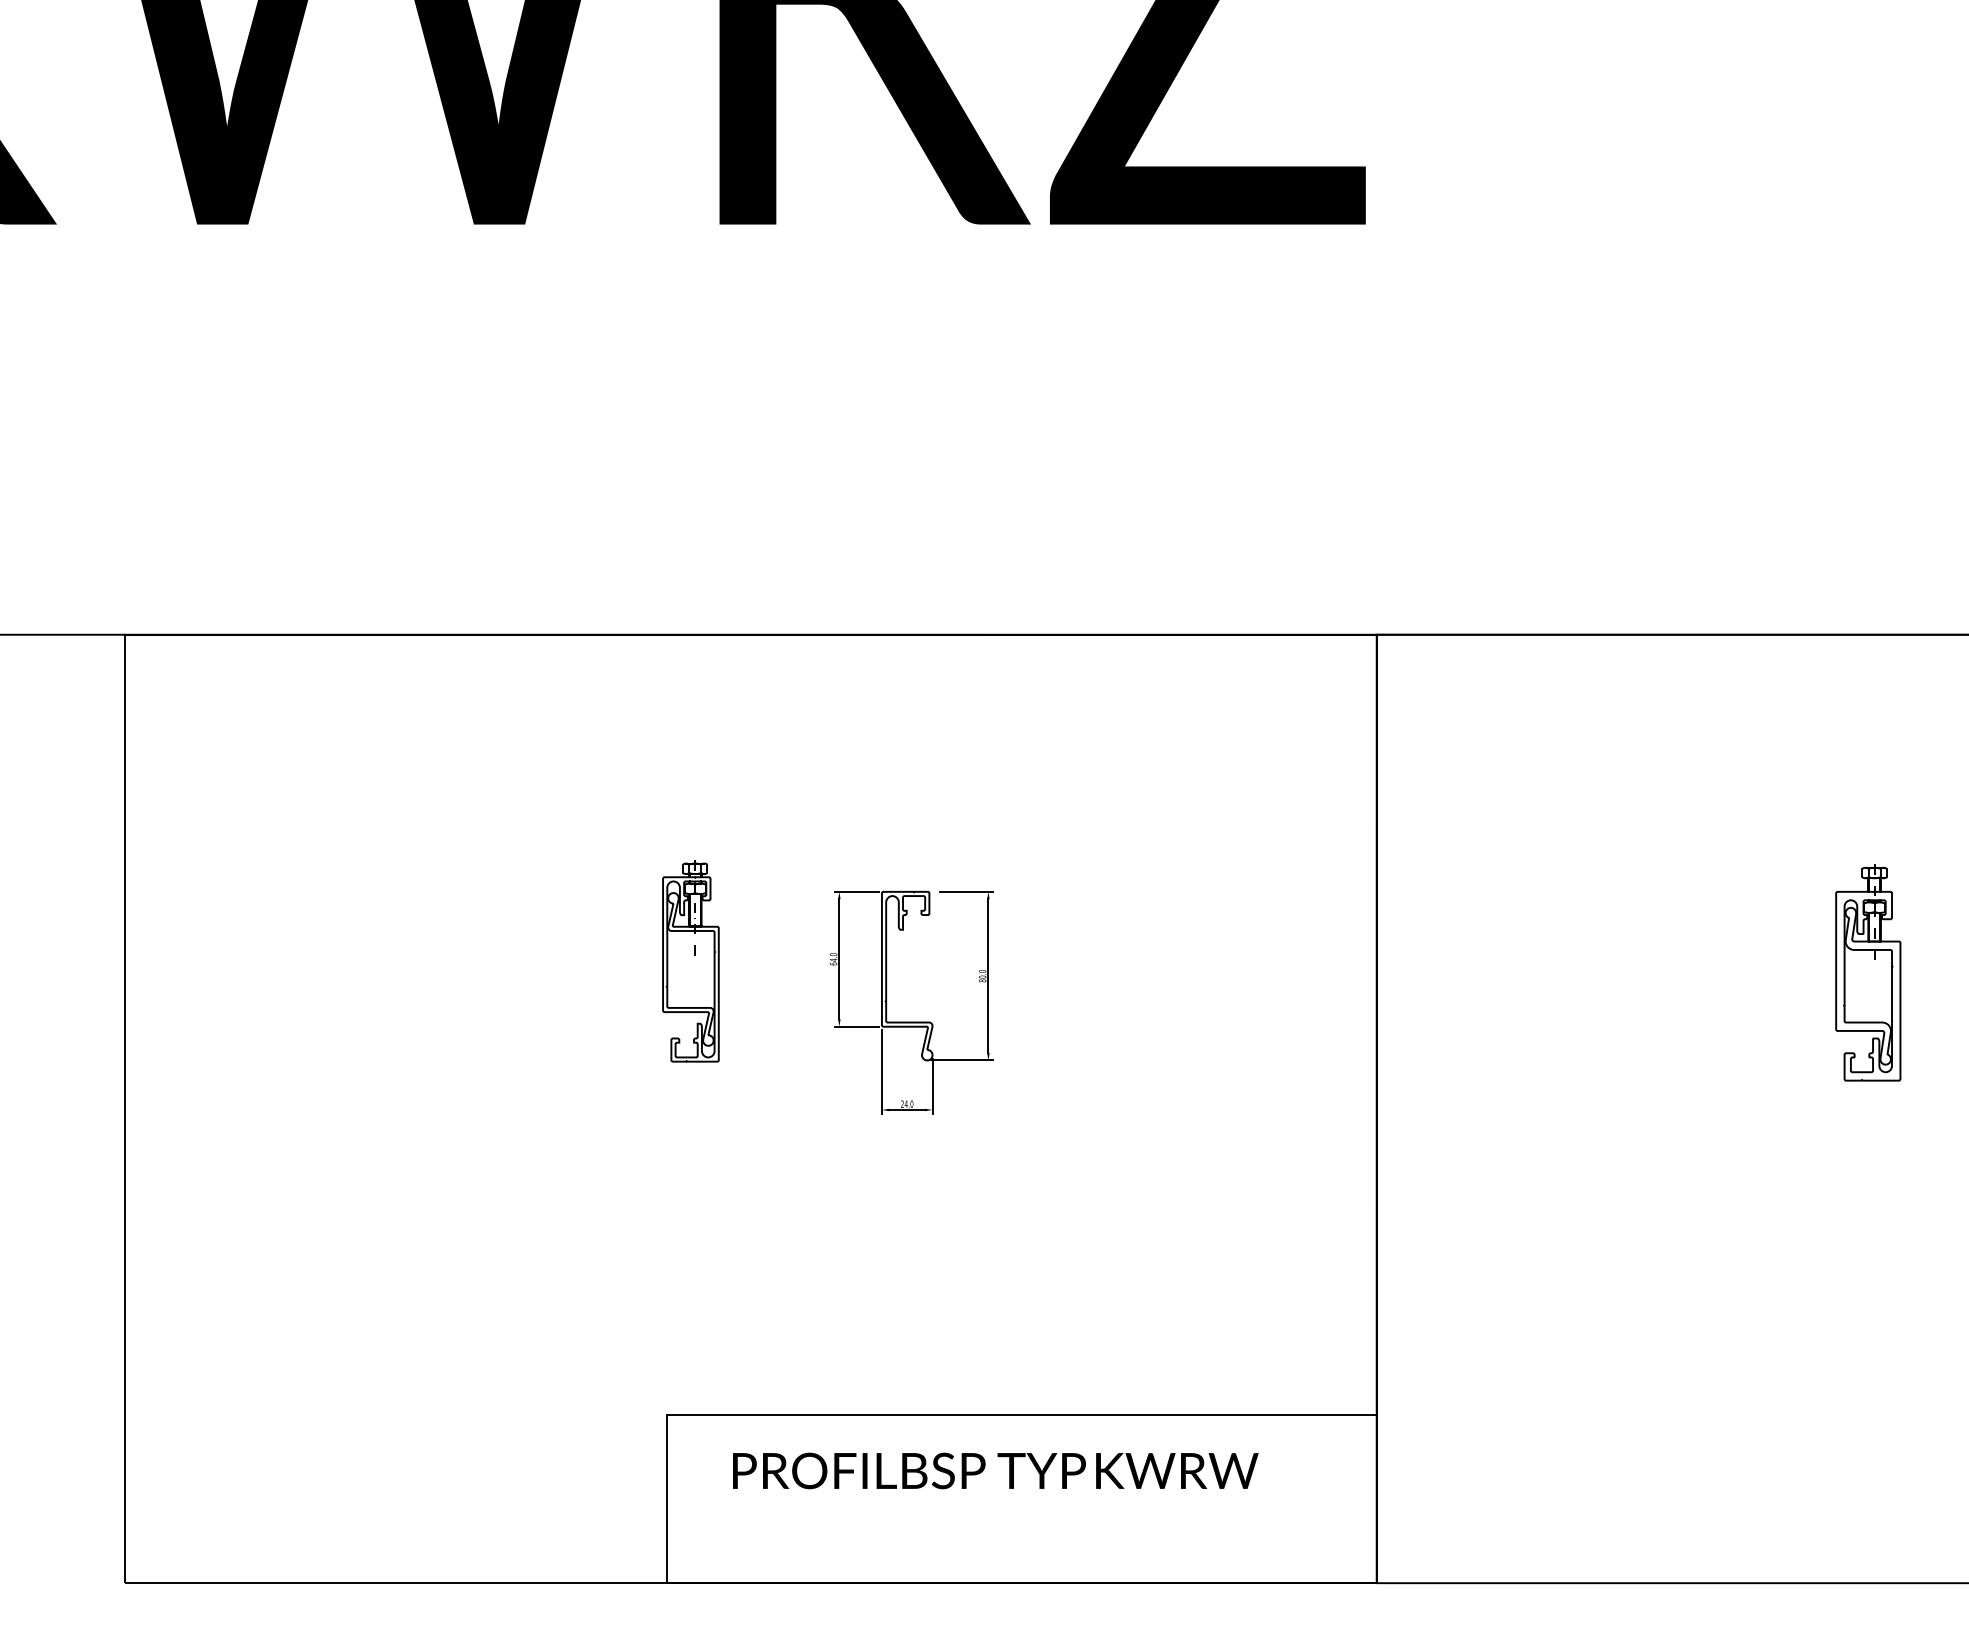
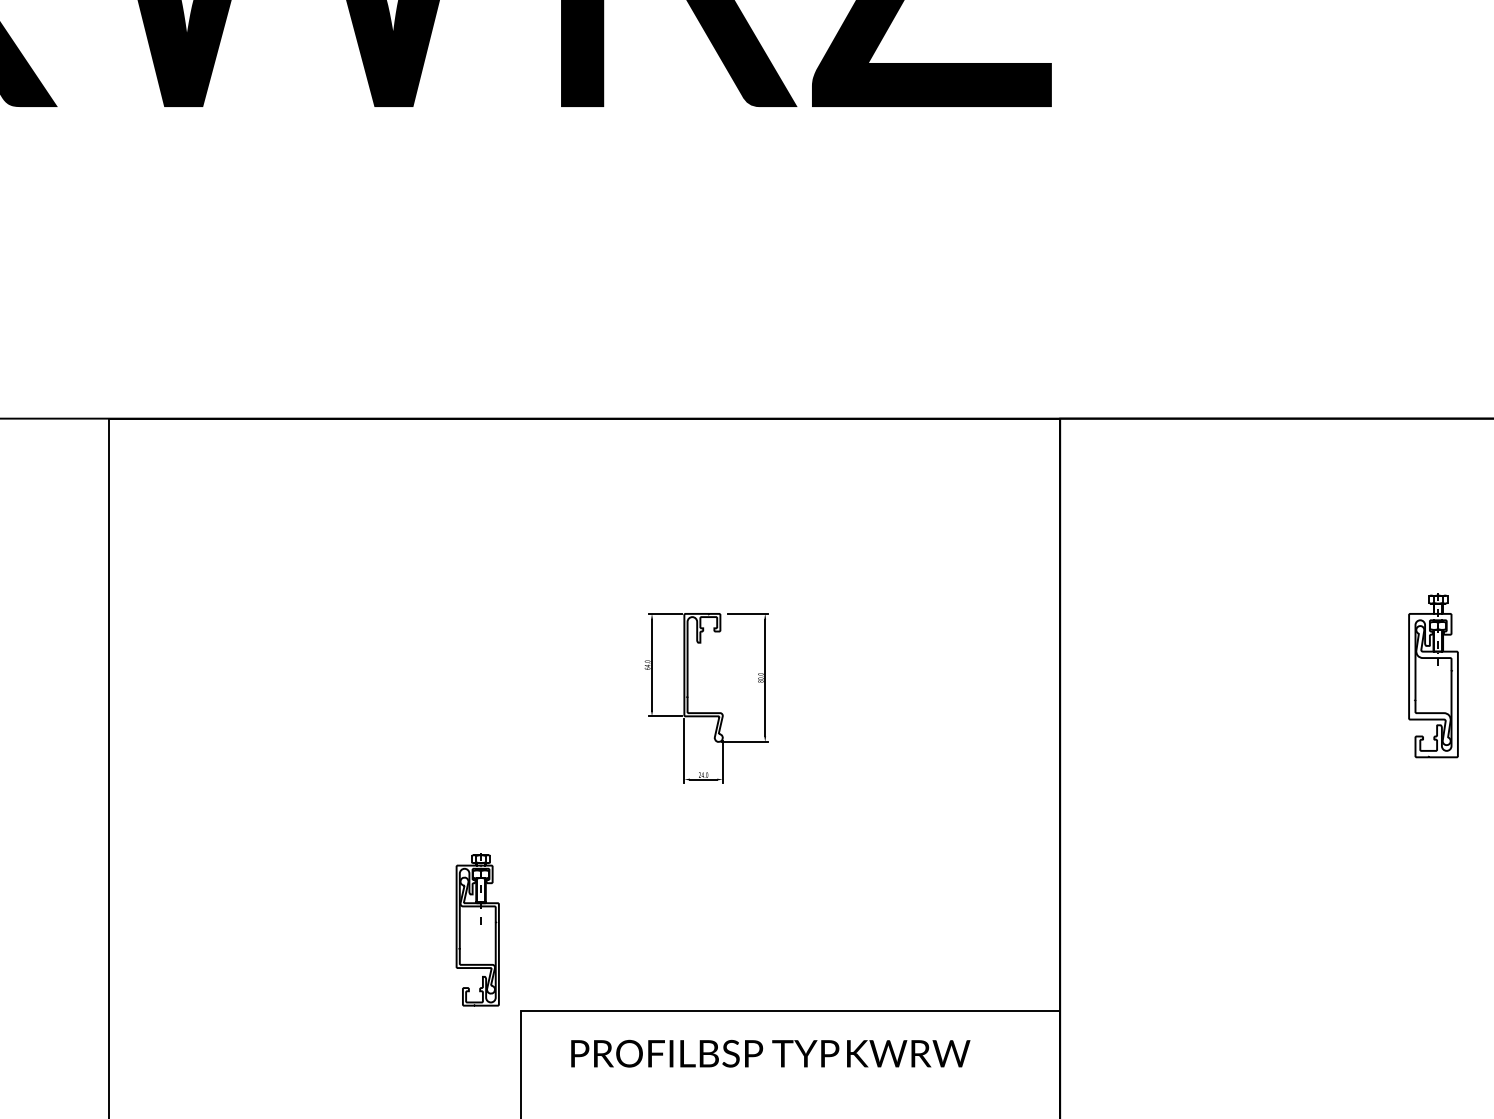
part: (690, 961) -> (477, 929), moved

